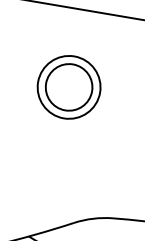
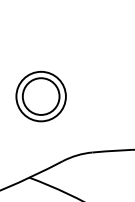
part: (68, 87) -> (40, 96), moved

